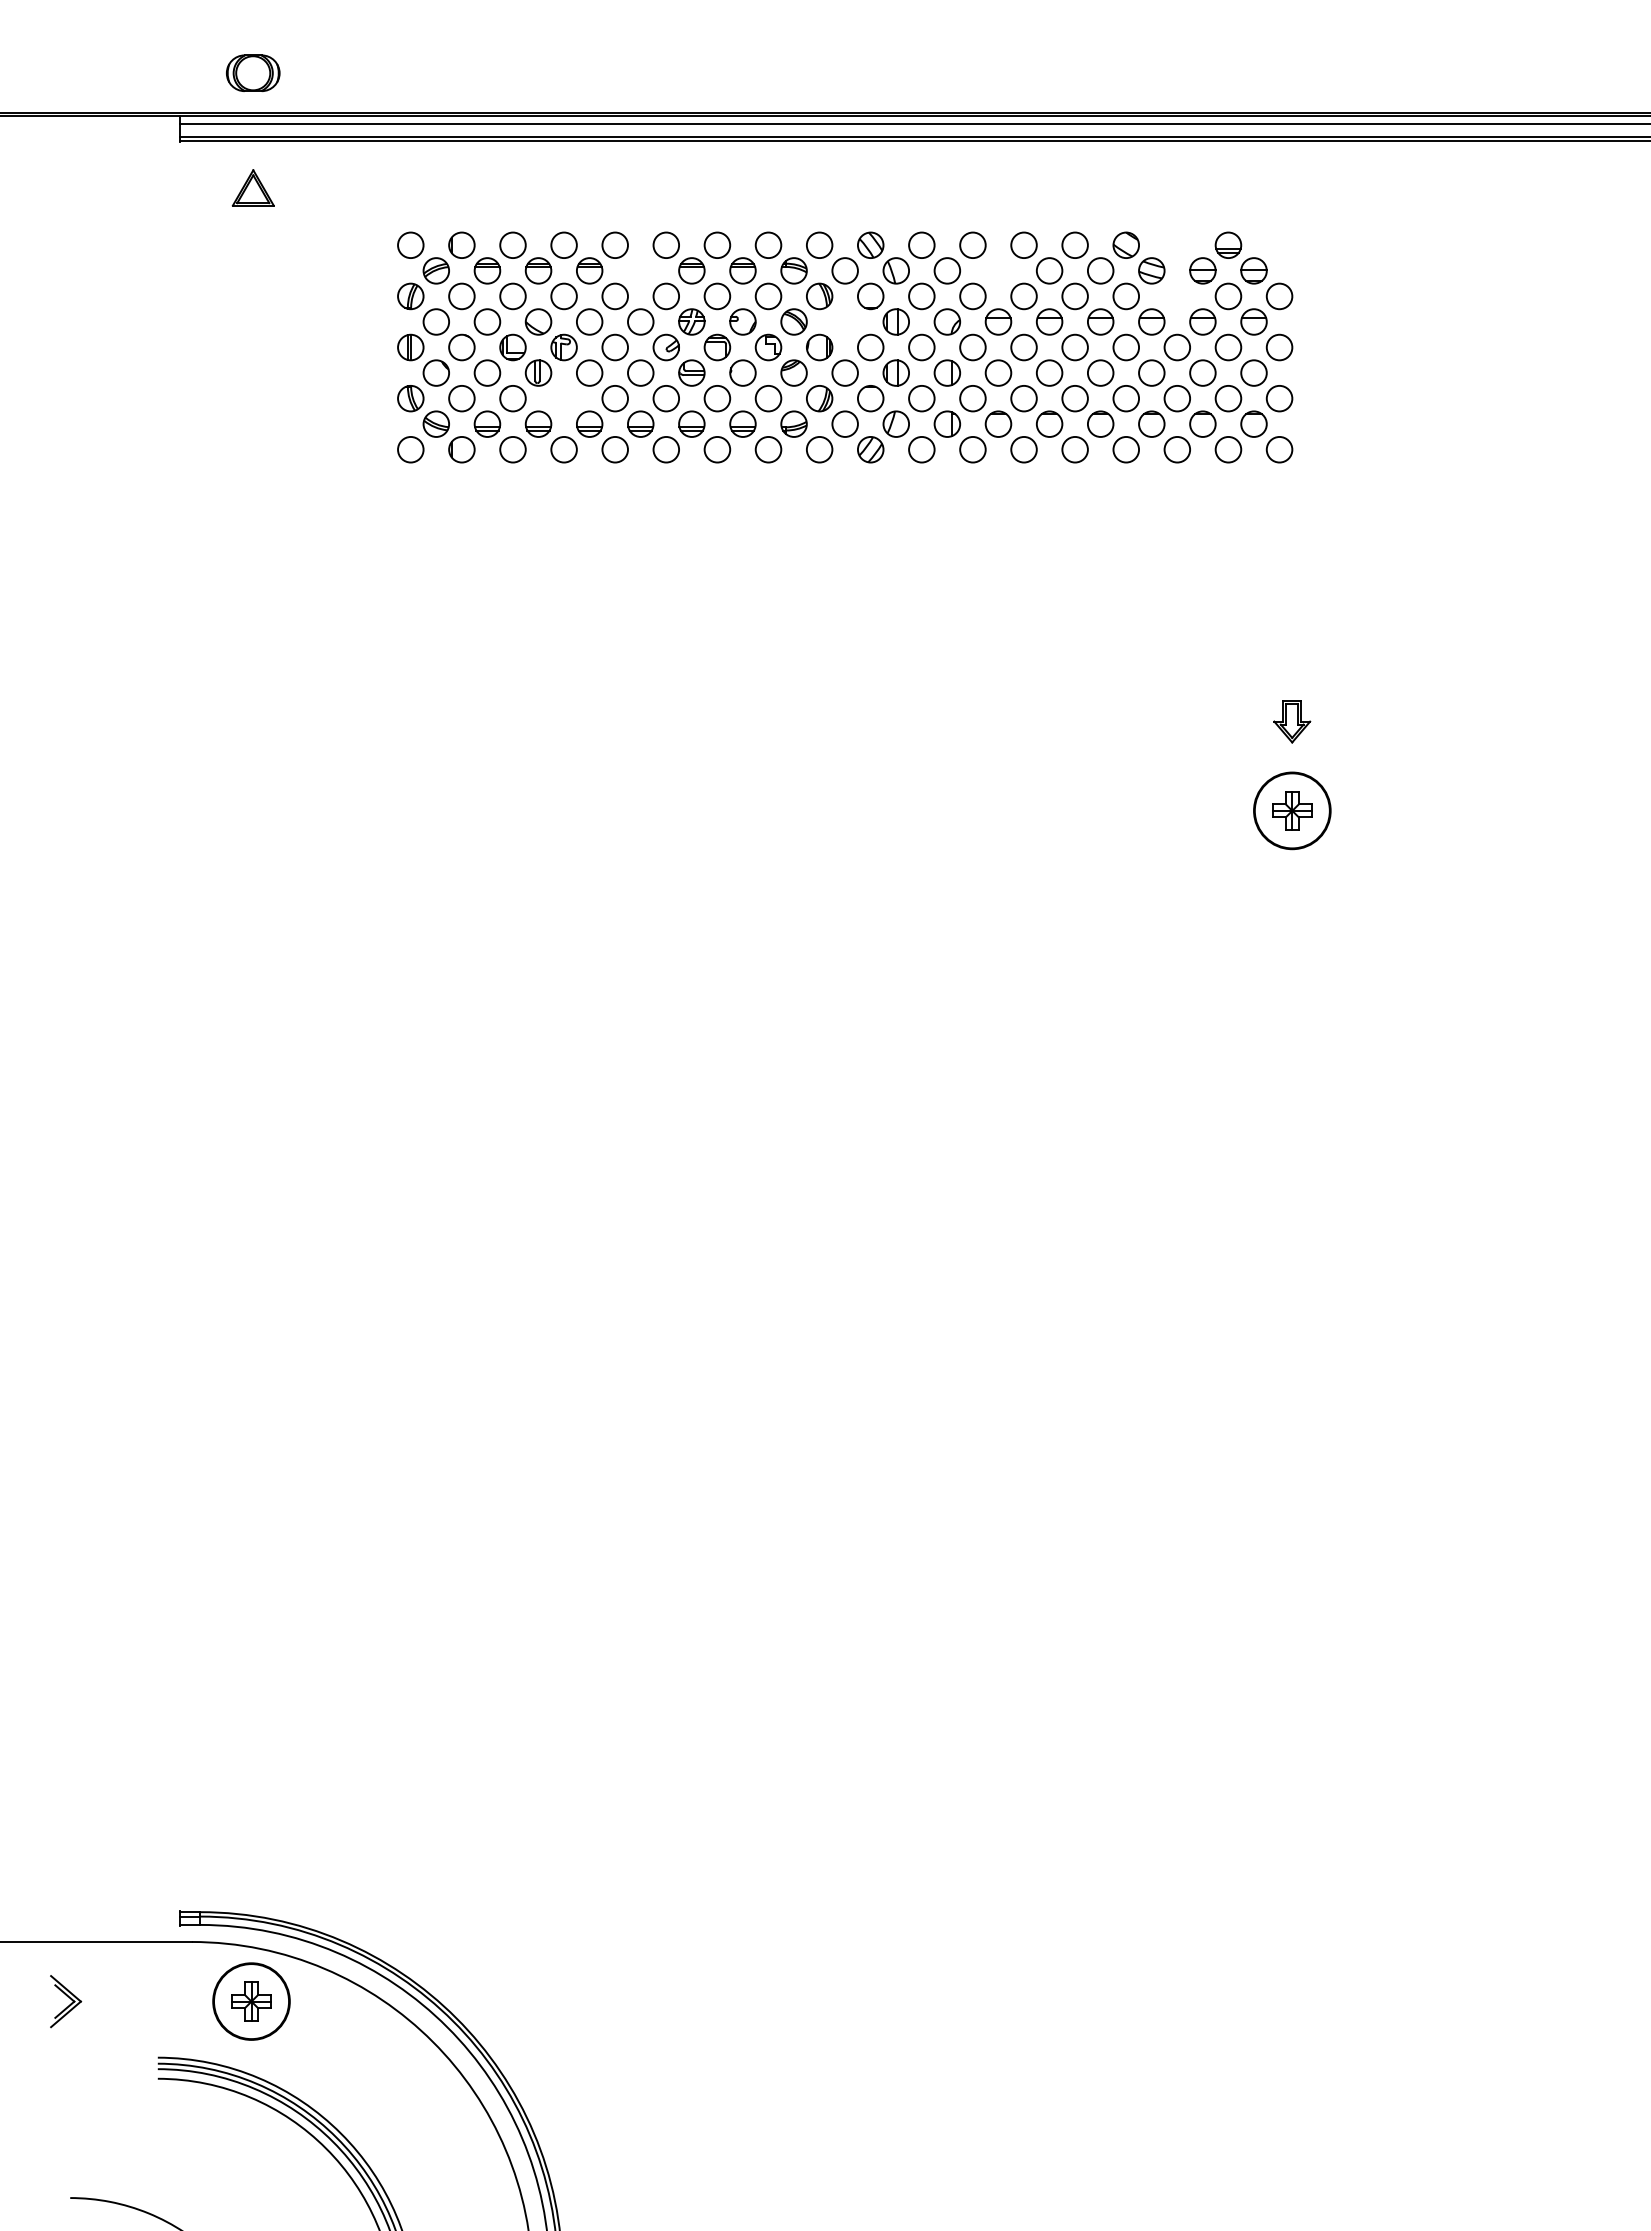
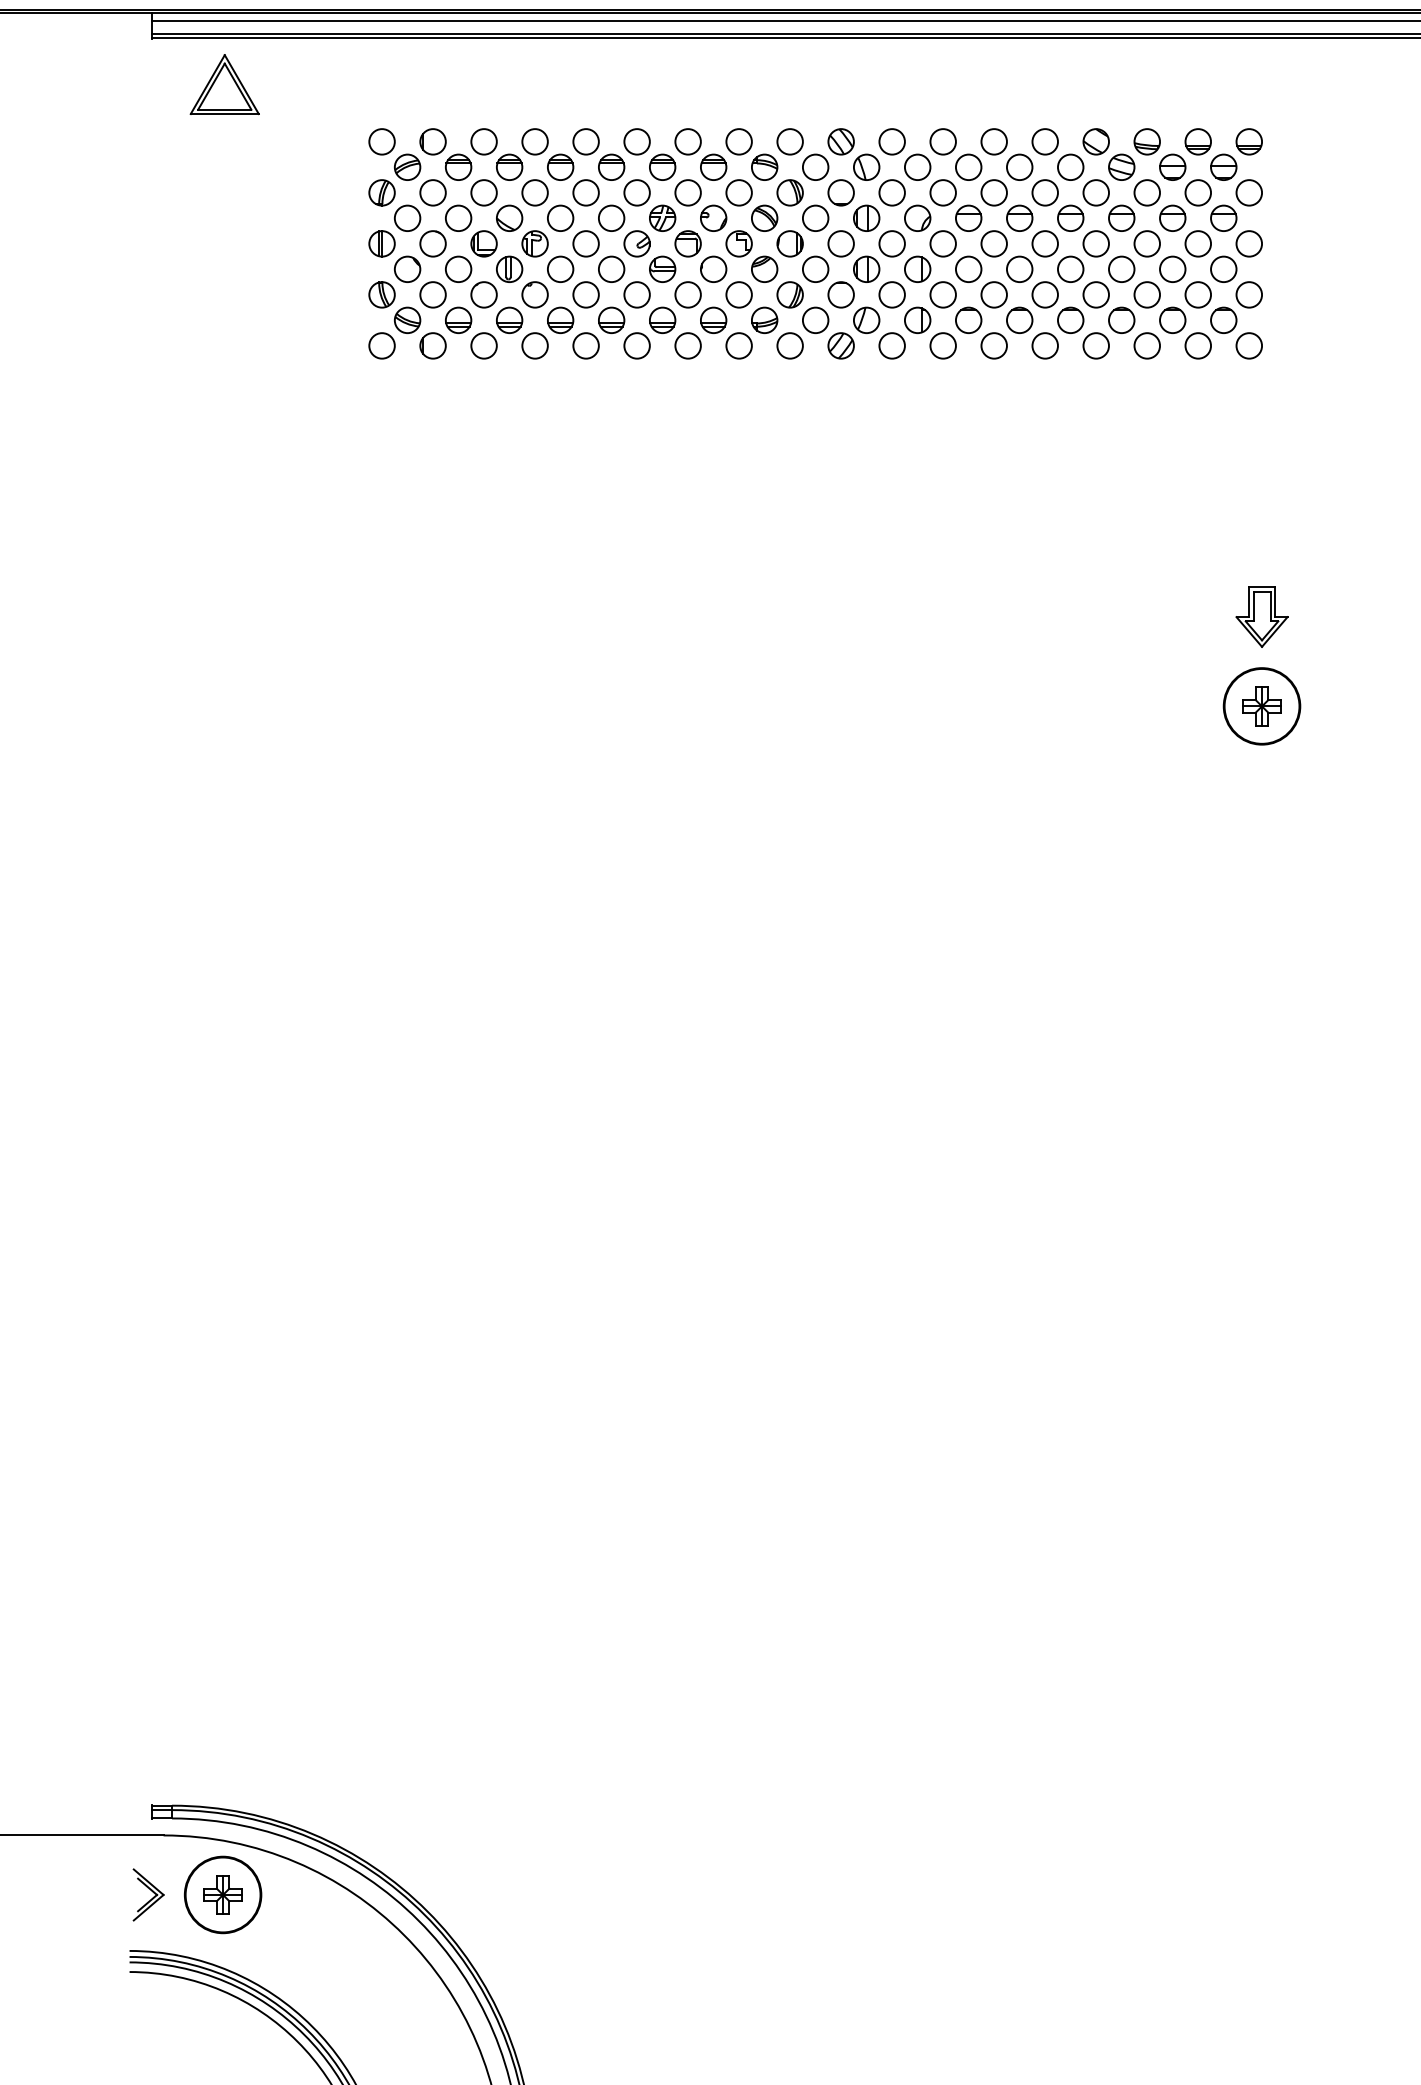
part: (253, 187) -> (225, 84), size x1.67
part: (1176, 244) -> (1146, 141), added
part: (1279, 244) -> (1249, 141), added
part: (640, 270) -> (611, 166), added
circle: (998, 270) -> (968, 166), added
circle: (1176, 296) -> (1146, 192), added
circle: (844, 321) -> (814, 217), added
part: (563, 398) -> (534, 294), added
part: (1291, 721) -> (1261, 617), size x1.43
part: (66, 2001) -> (149, 1894), moved

